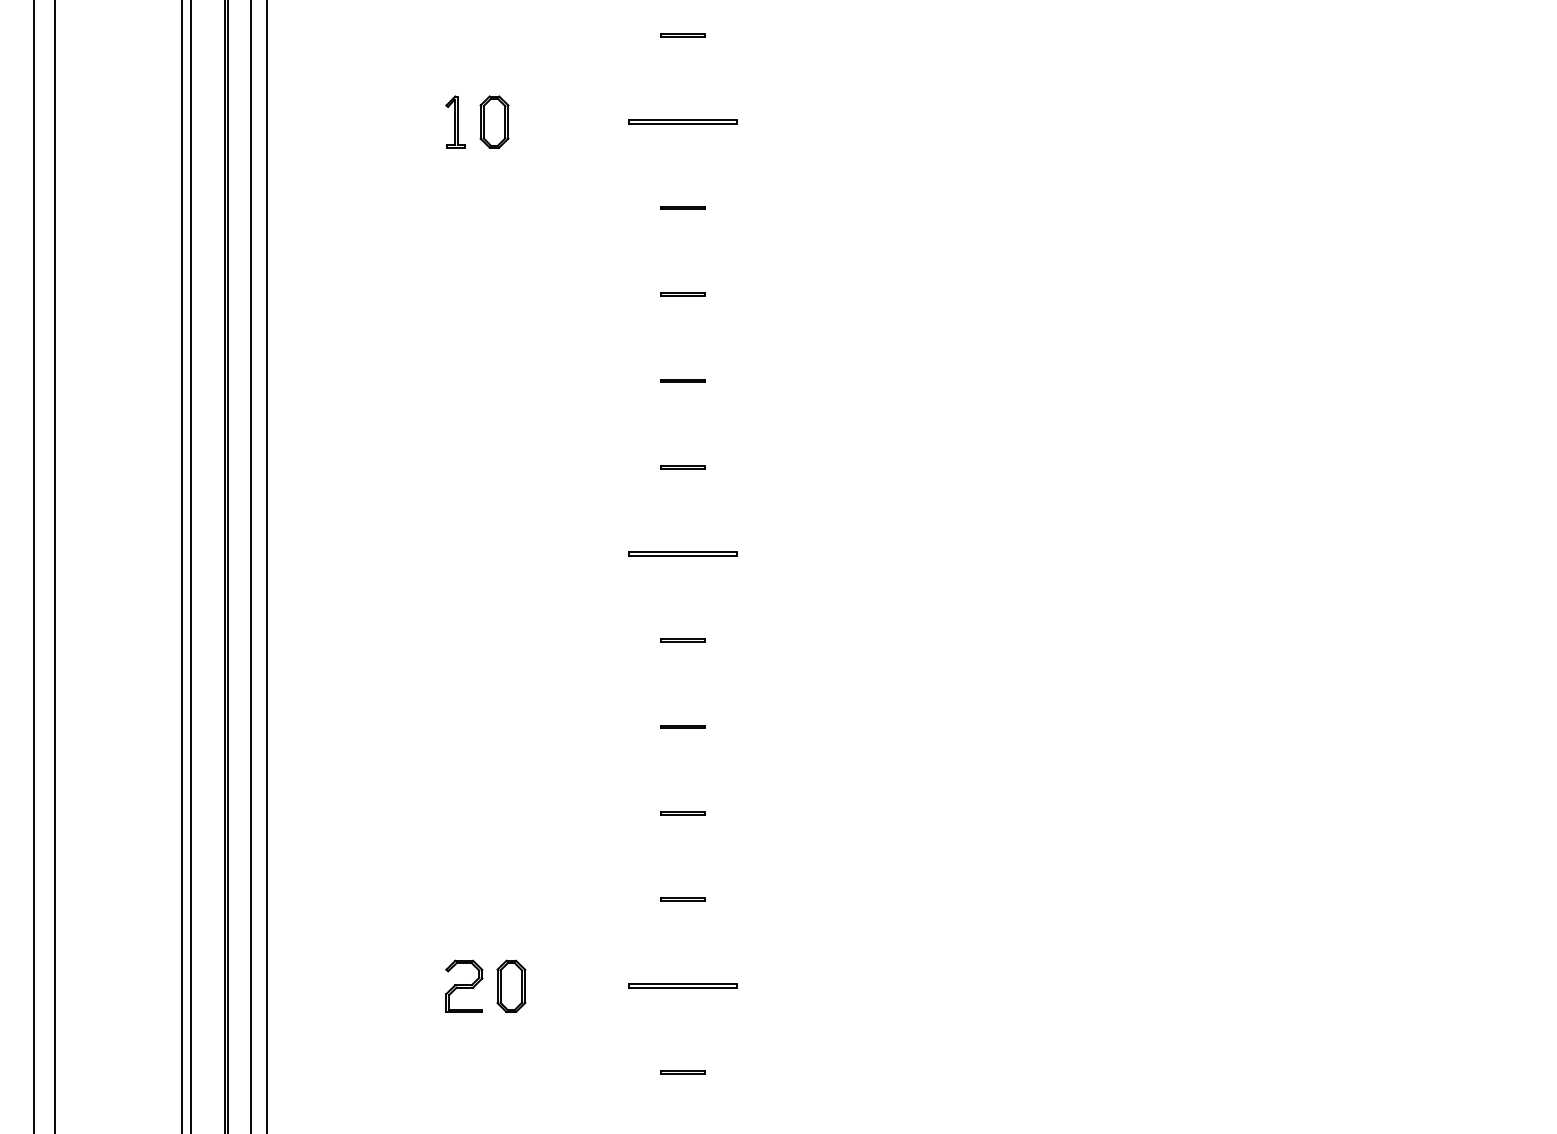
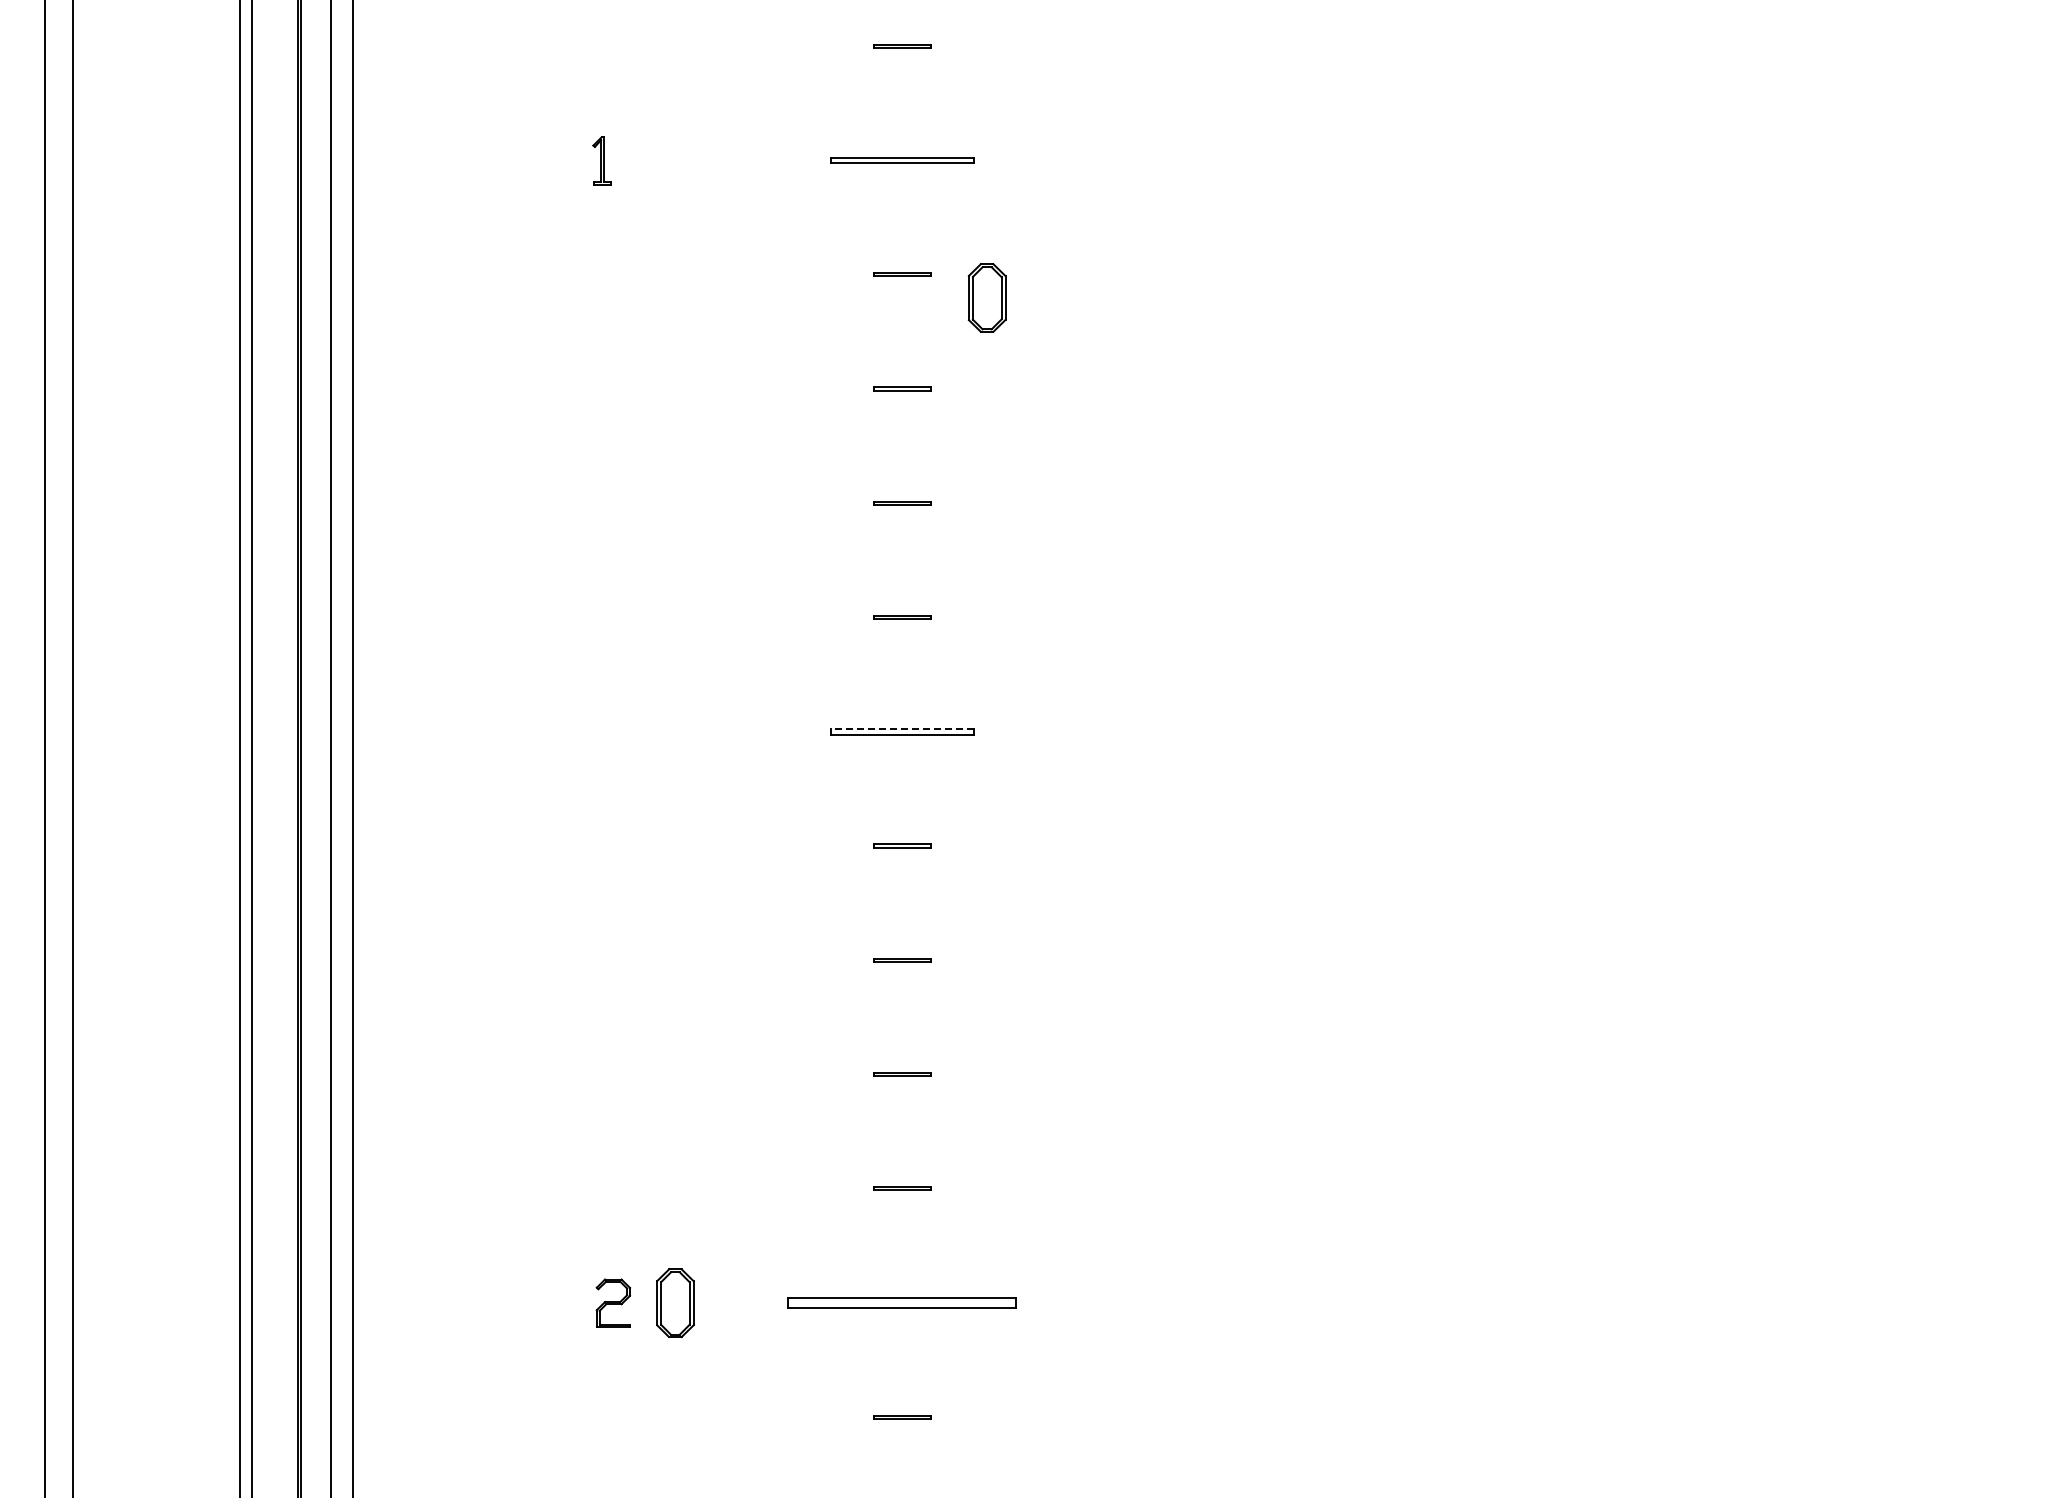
part: (455, 121) -> (601, 160), size x0.7
part: (493, 121) -> (986, 297), moved
line: (682, 551) -> (901, 728), solid -> dashed
part: (464, 985) -> (613, 1302), size x0.7
part: (683, 985) -> (902, 1302), size x1.6

